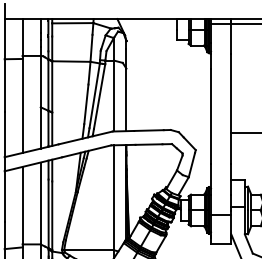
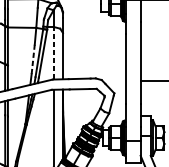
line: (113, 95) -> (53, 52), solid -> dashed
line: (86, 104) -> (33, 59), solid -> dashed

